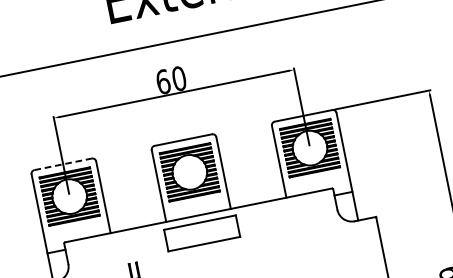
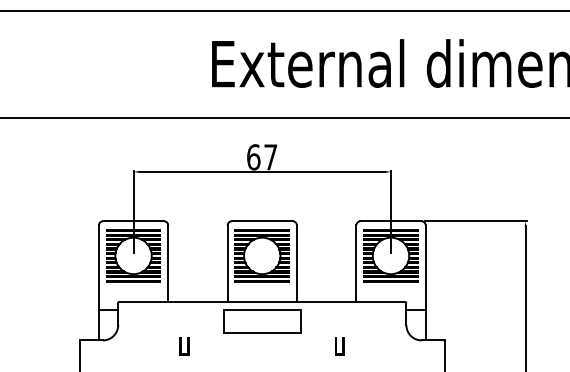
text: (178, 78) -> (270, 157), 60 -> 67
line: (63, 164) -> (133, 221), dashed -> solid
part: (278, 242) -> (339, 346), added

